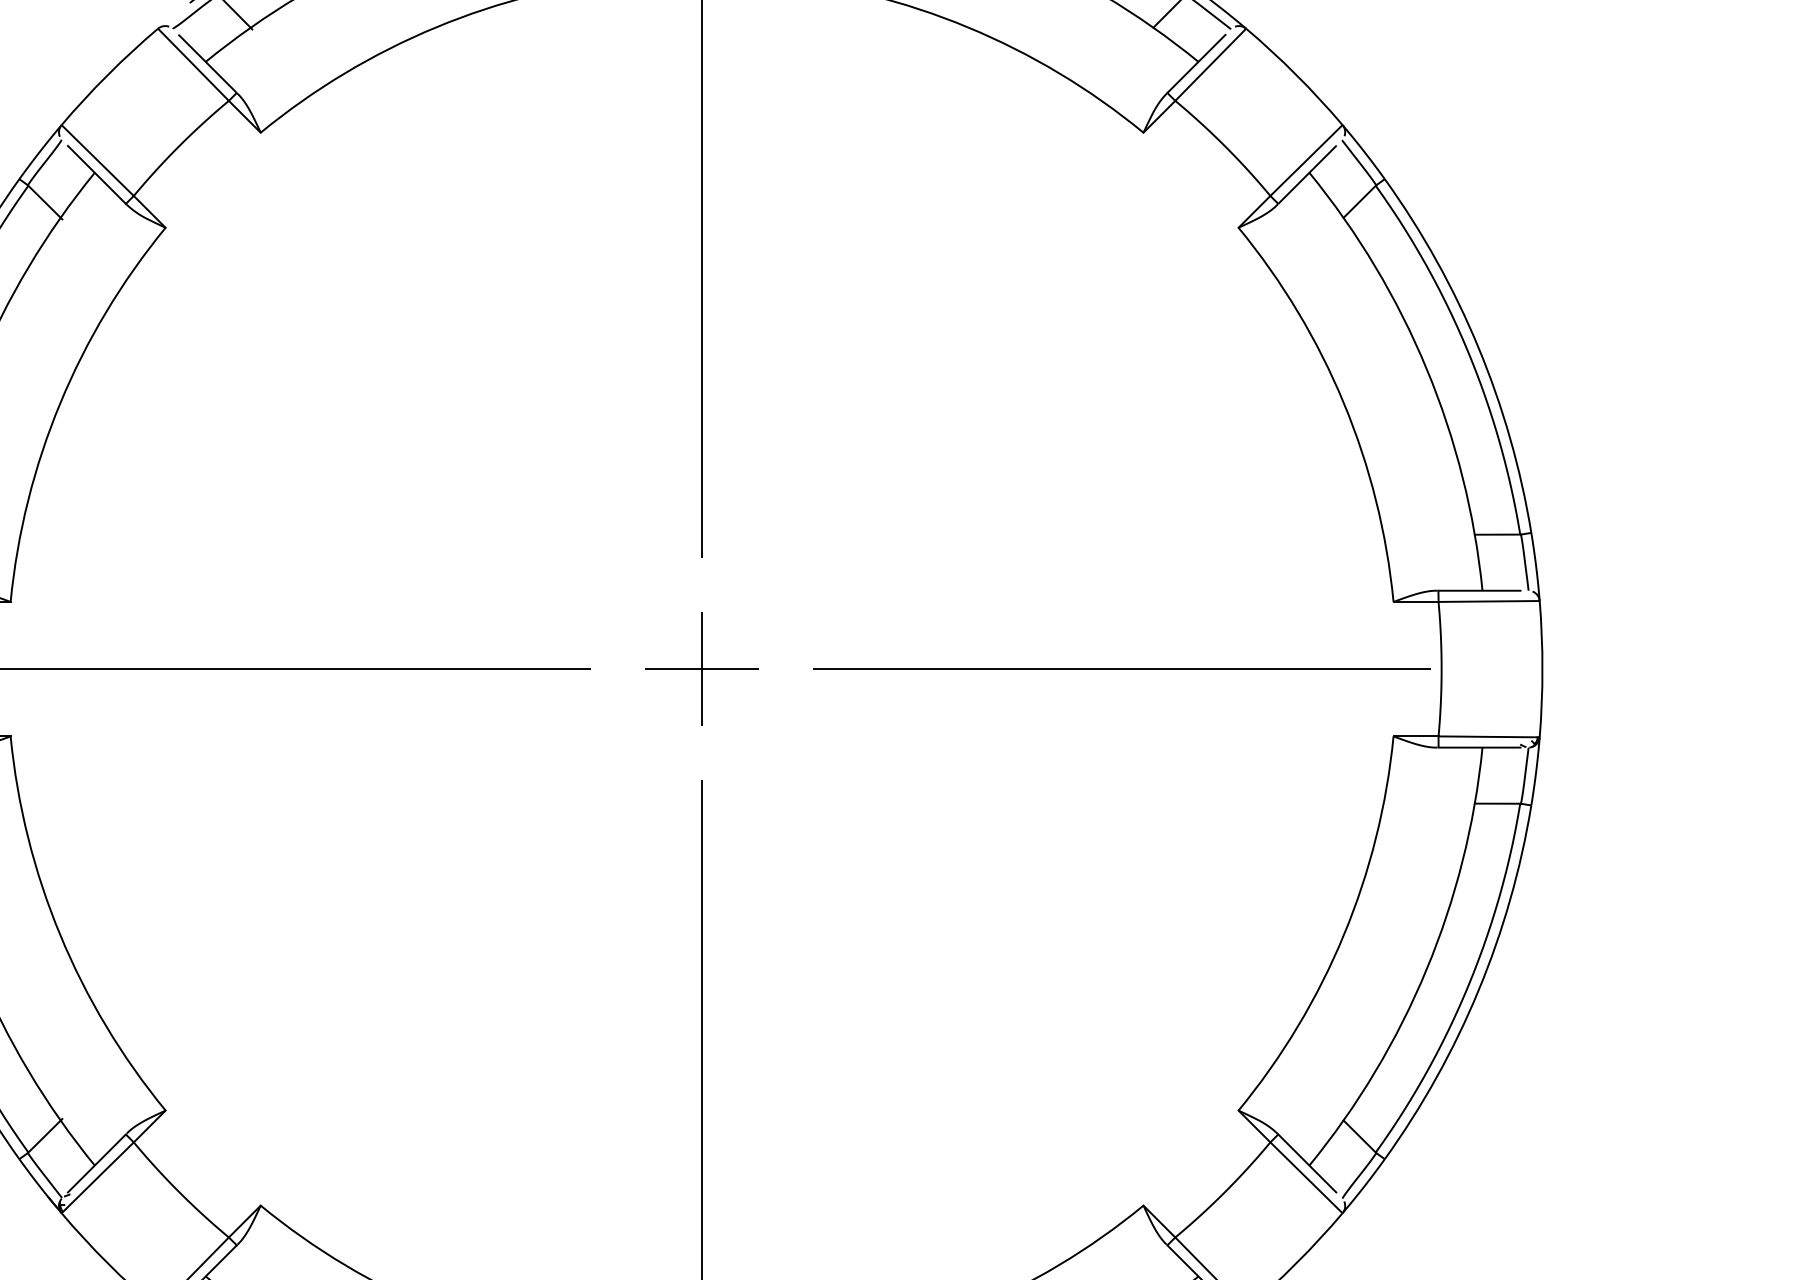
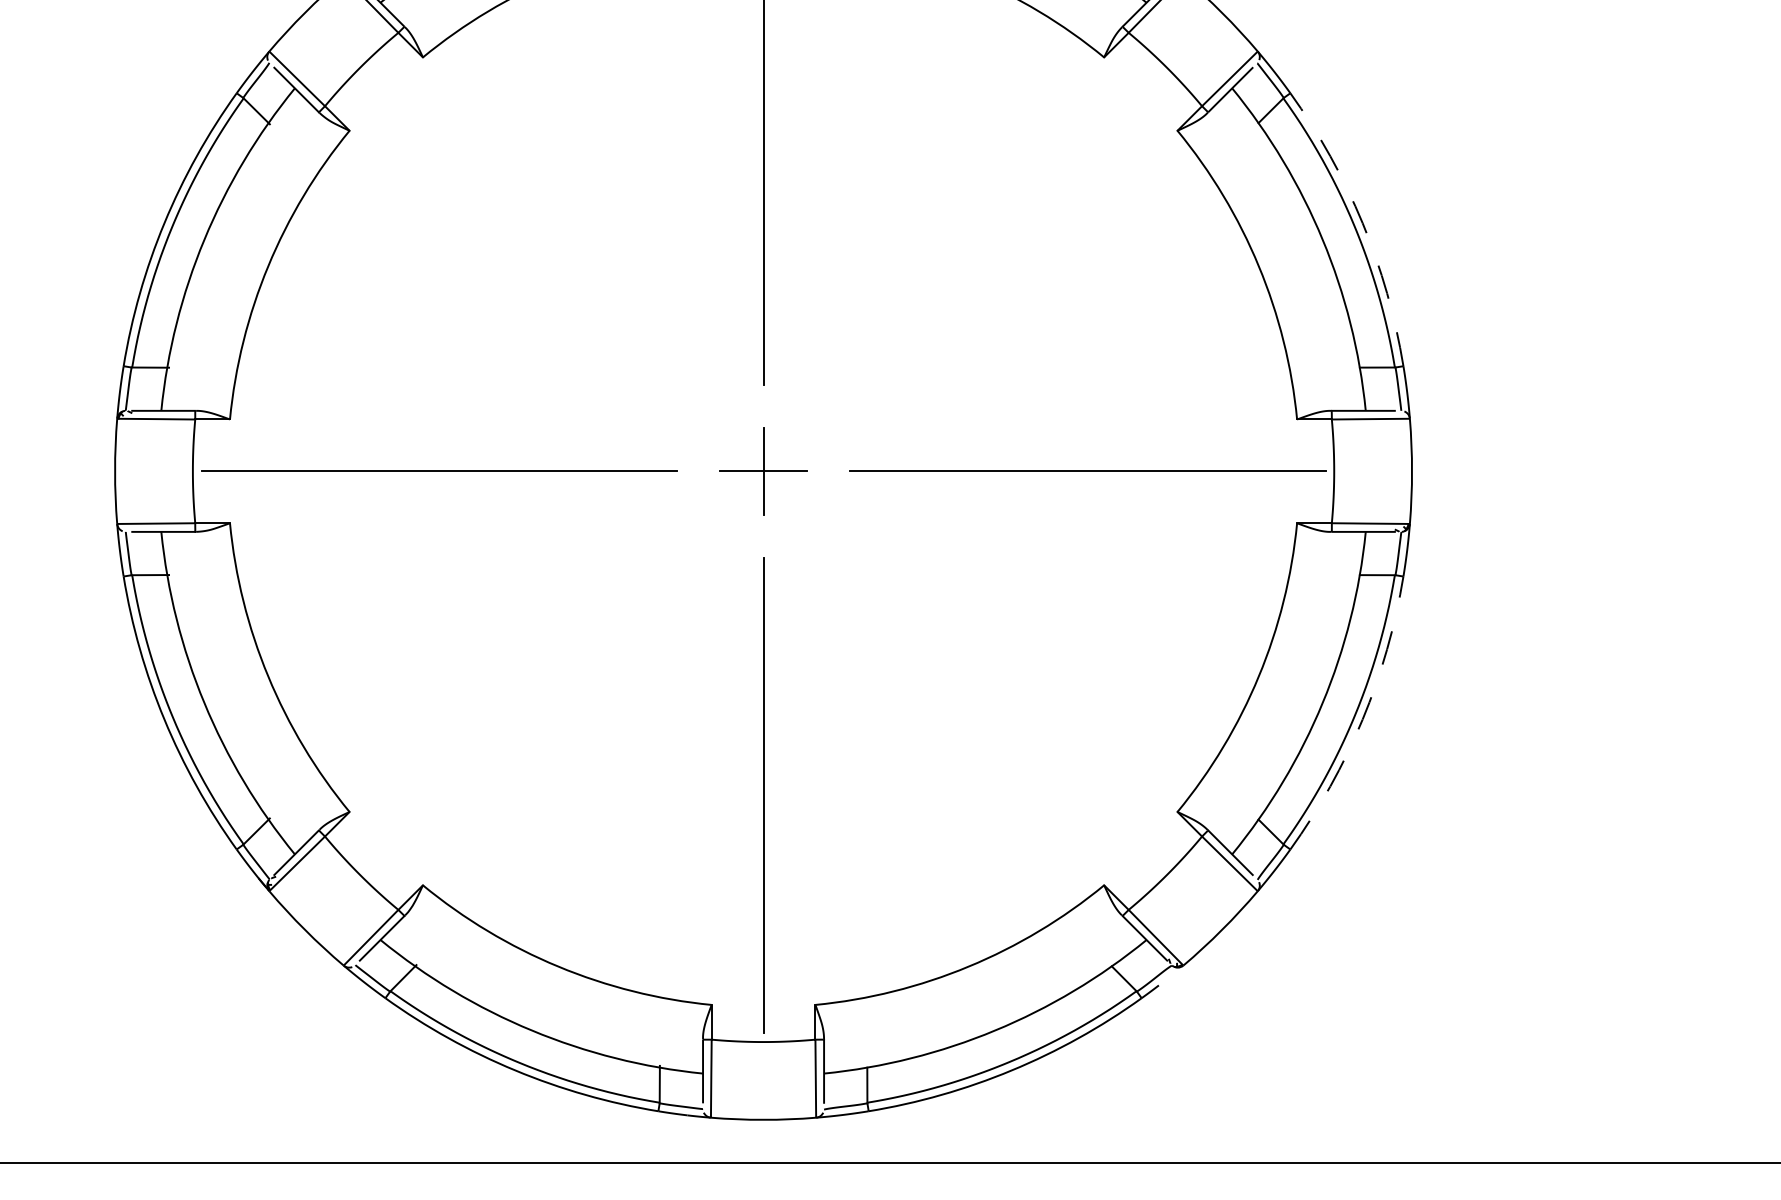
arc: (1478, 347) -> (1362, 223), solid -> dashed
arc: (1478, 990) -> (1362, 719), solid -> dashed

